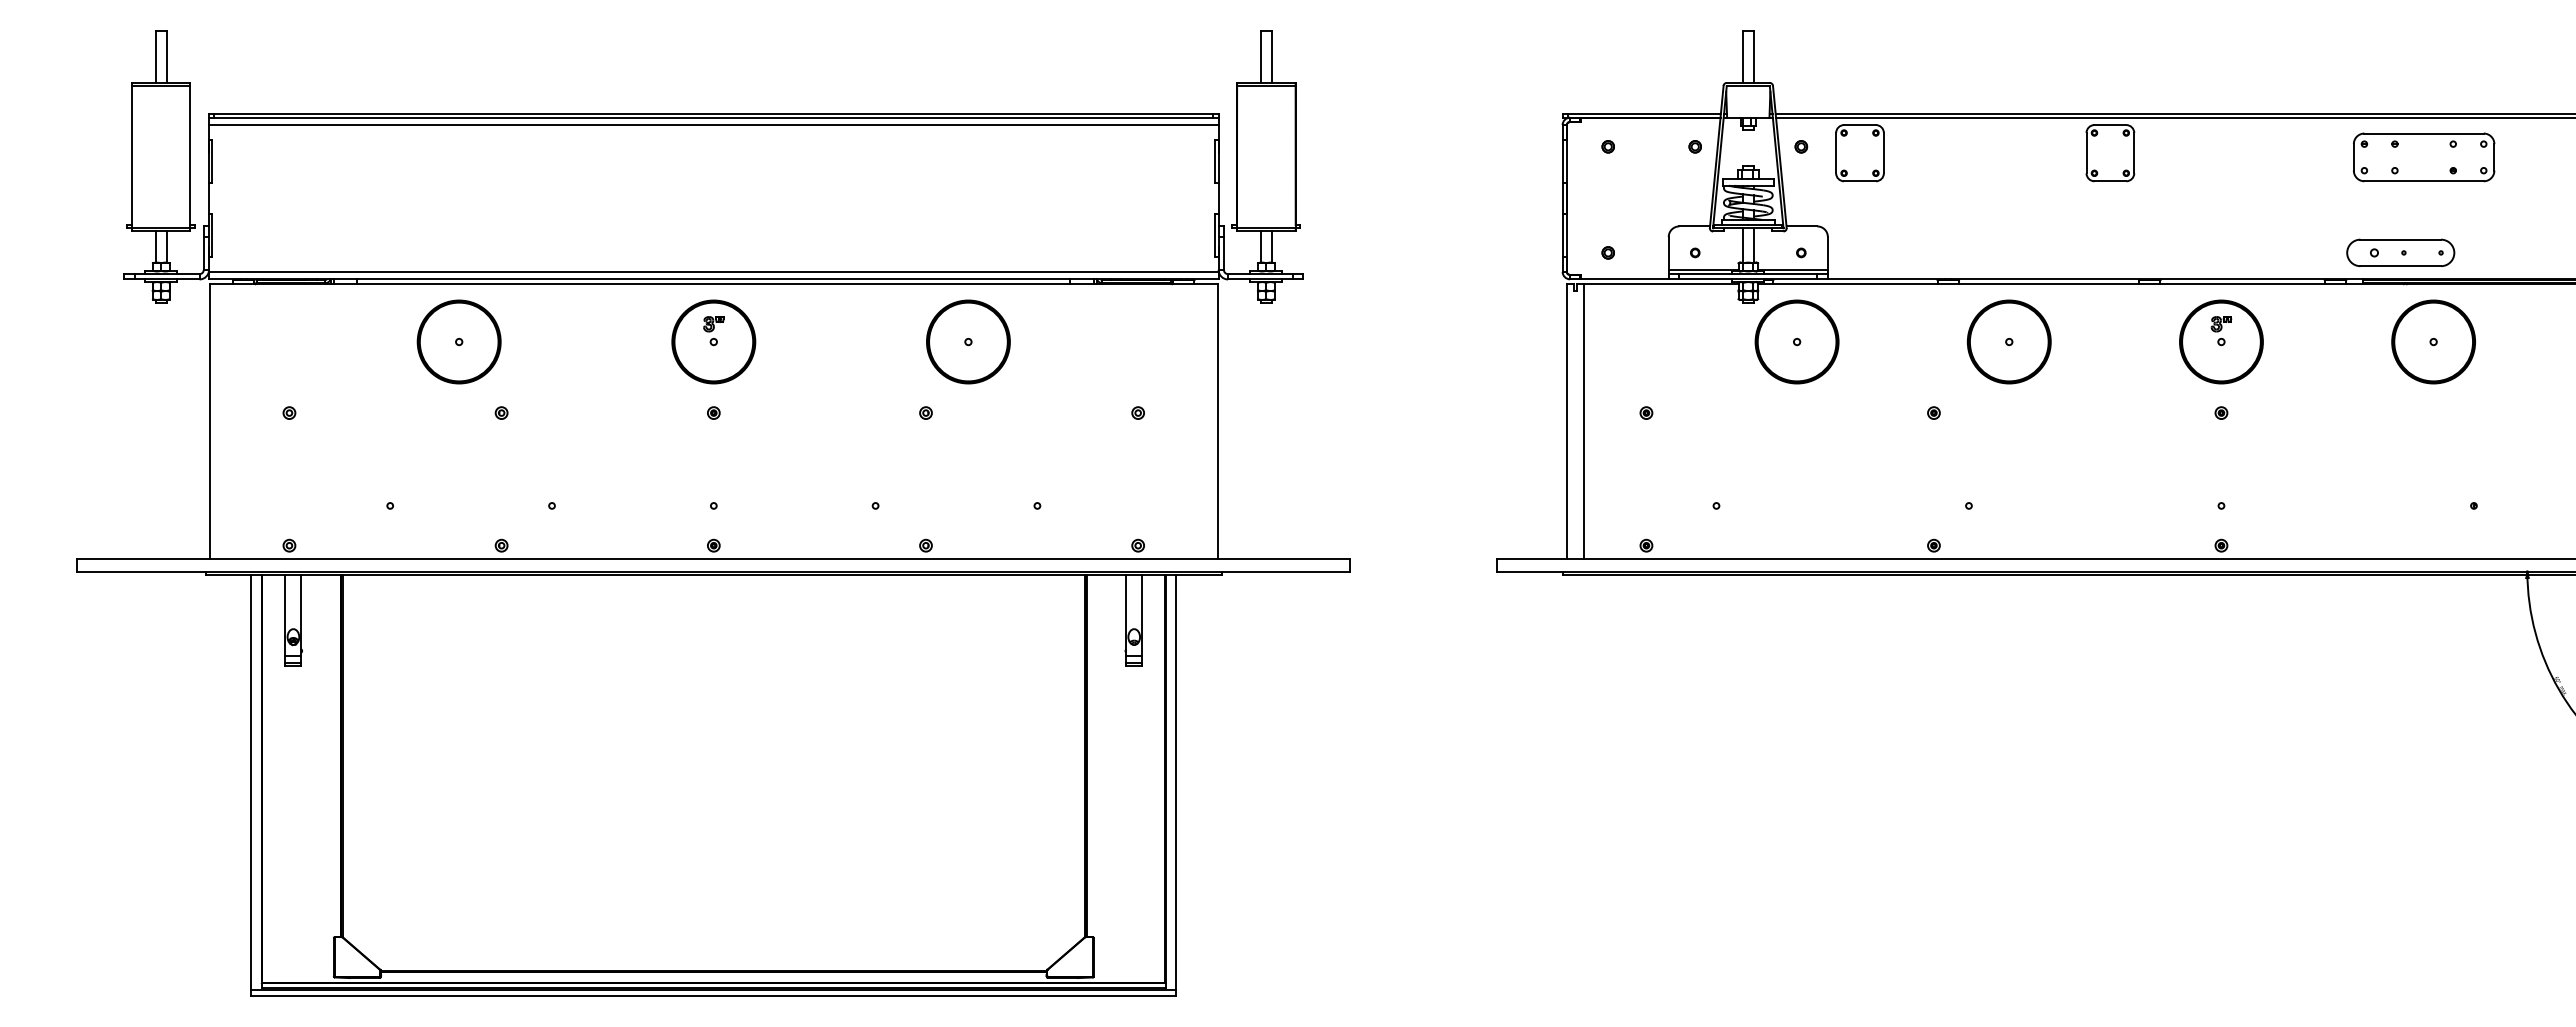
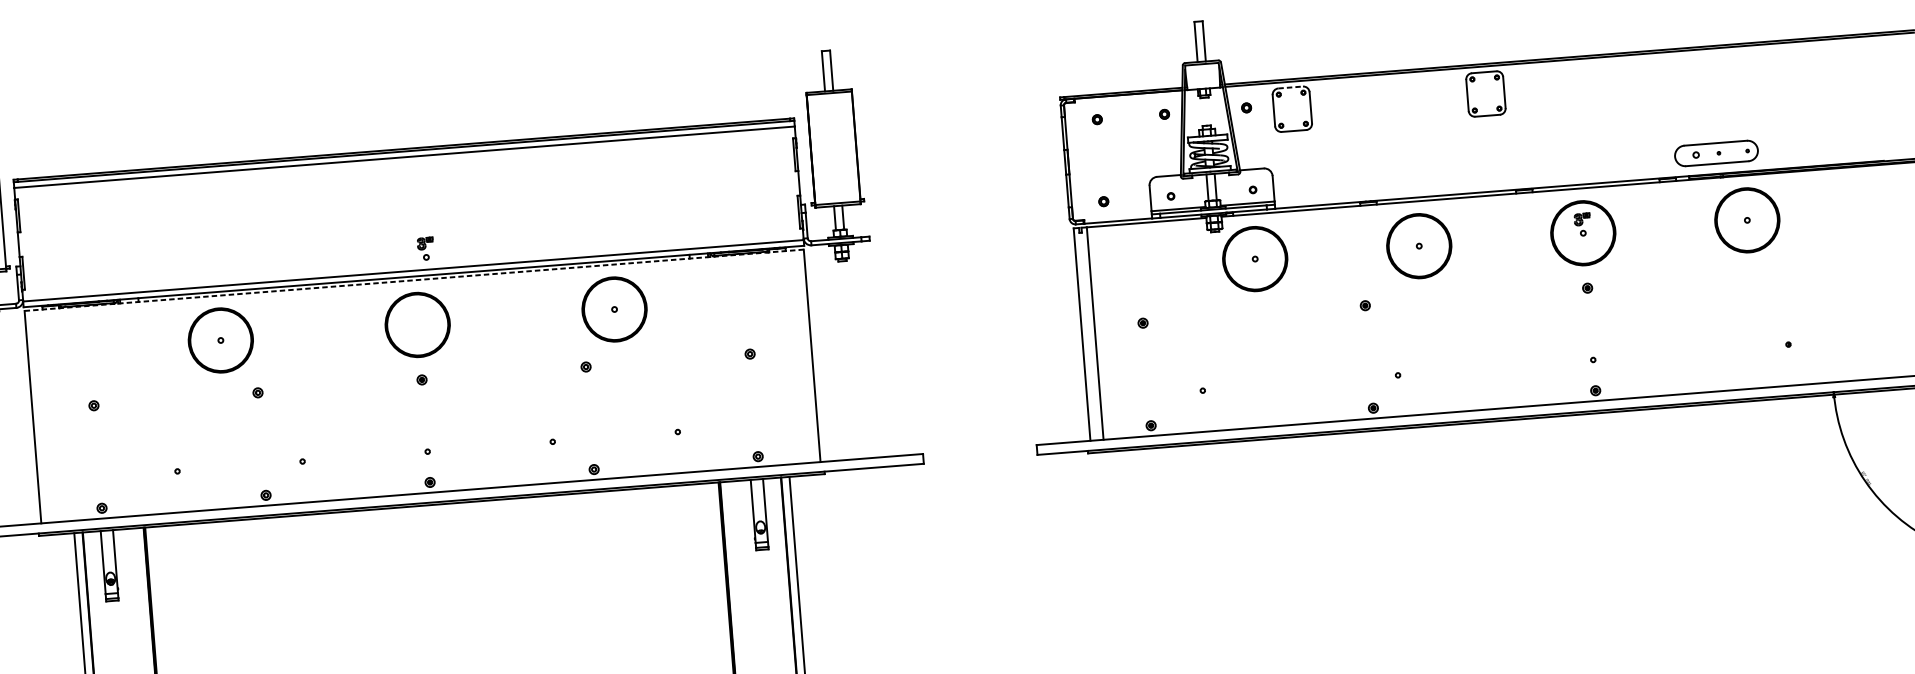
line: (1860, 125) -> (1291, 87), solid -> dashed
part: (2424, 157) -> (1729, 78), removed
line: (713, 284) -> (413, 280), solid -> dashed
part: (713, 331) -> (425, 249), moved

